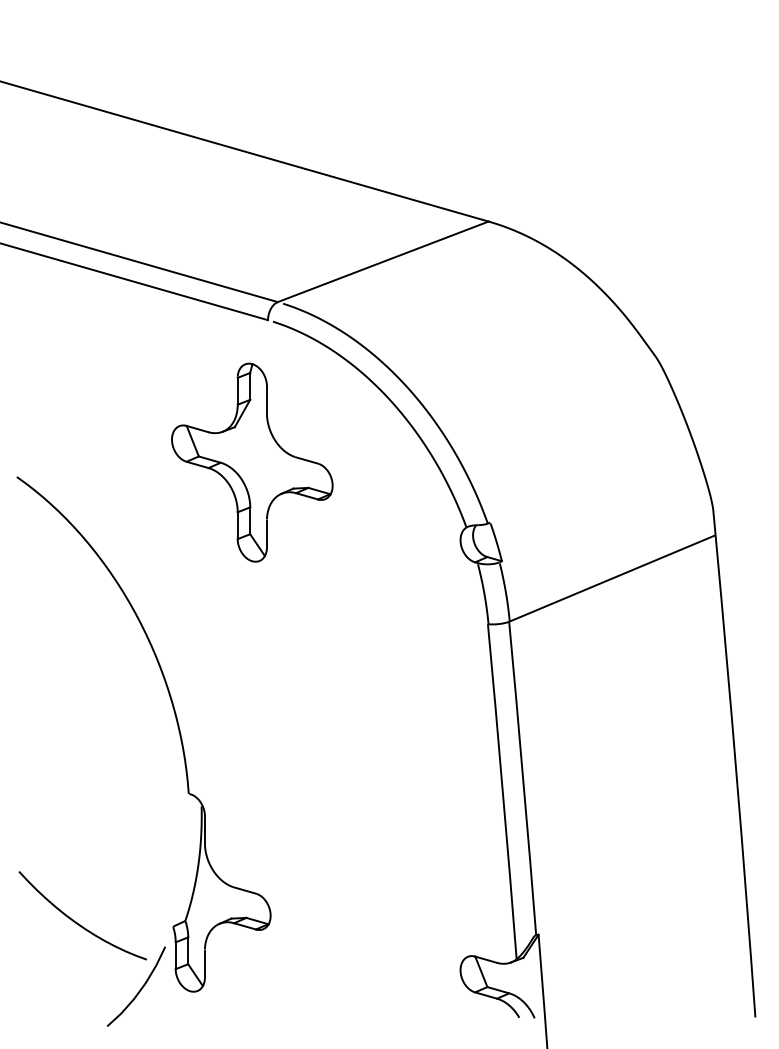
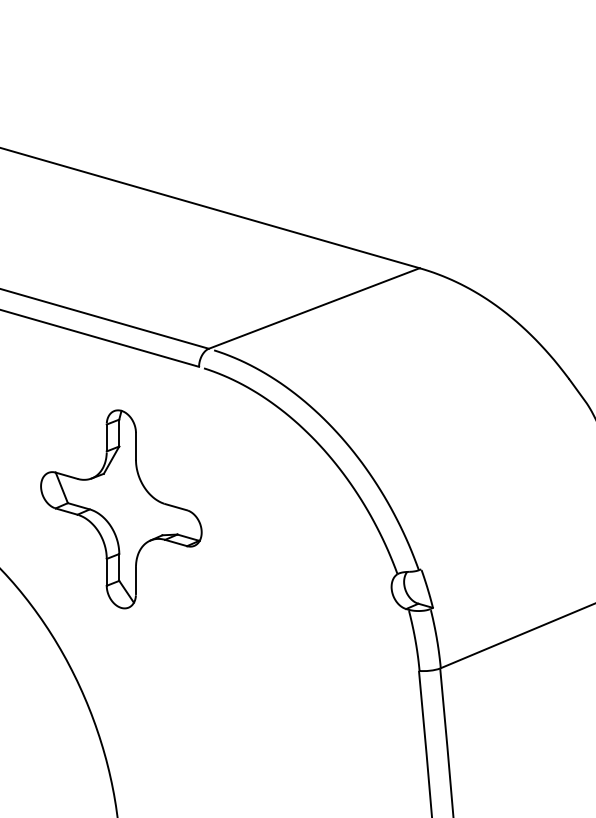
part: (252, 462) -> (121, 509), moved

